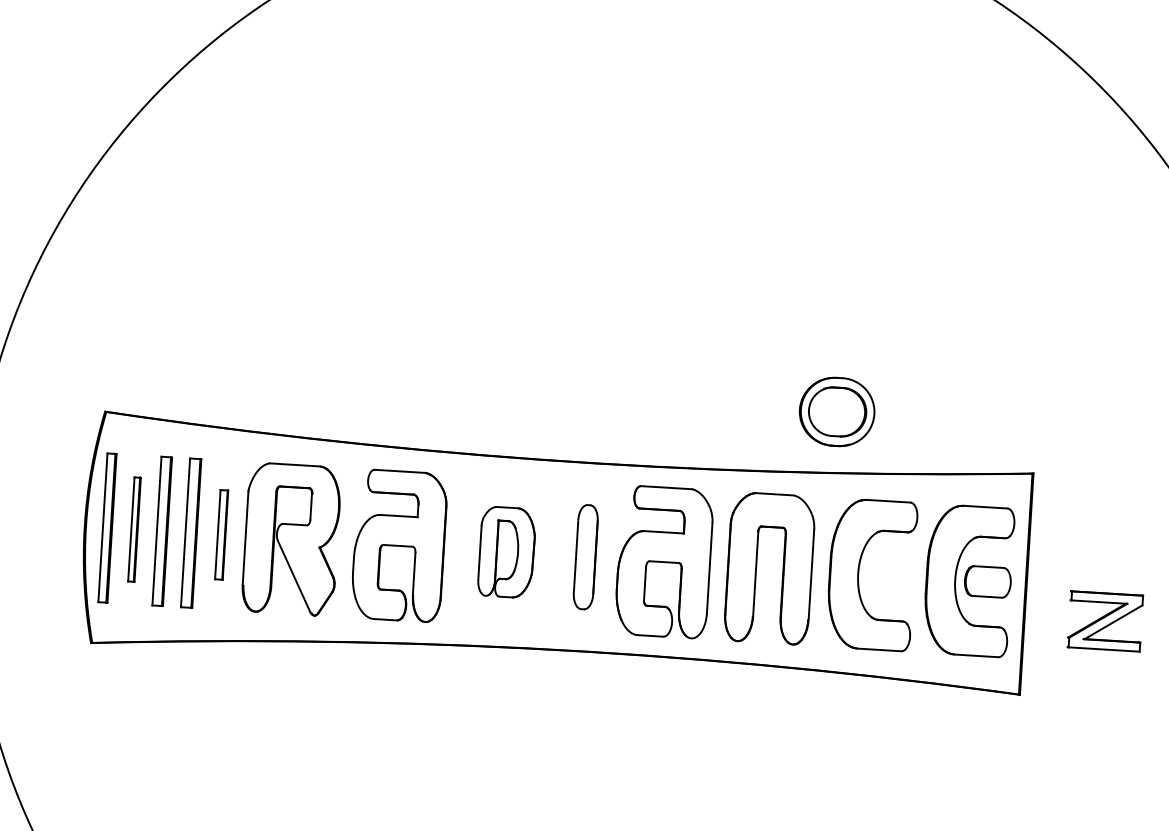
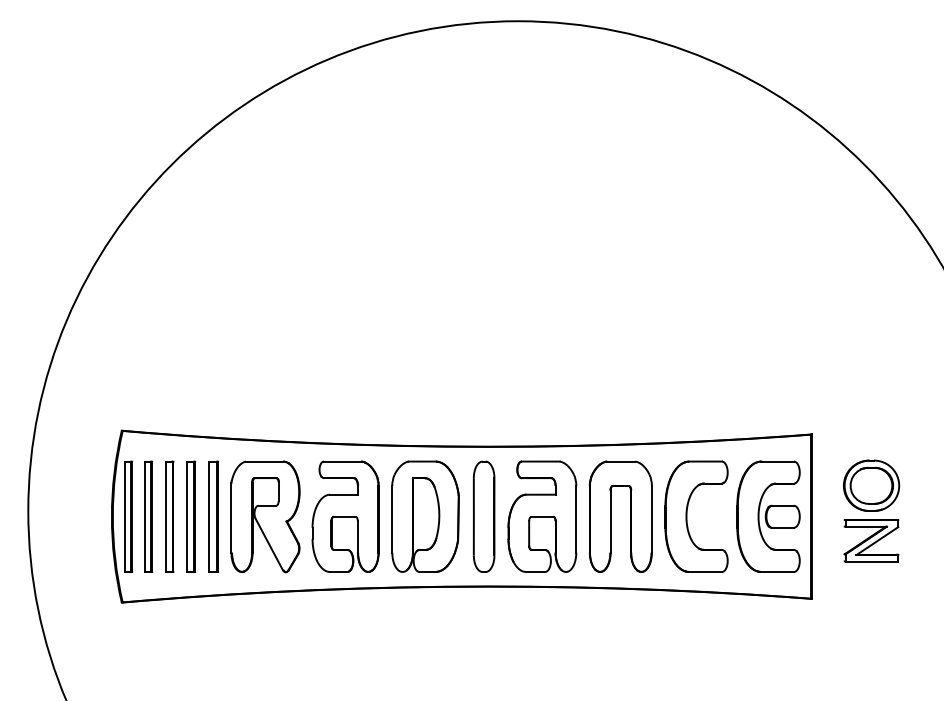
part: (837, 411) -> (871, 485), moved
part: (134, 529) -> (148, 516), size x1.43
part: (221, 534) -> (213, 516), size x1.67
part: (506, 552) -> (425, 516), size x1.67
part: (584, 556) -> (483, 516), size x1.43

